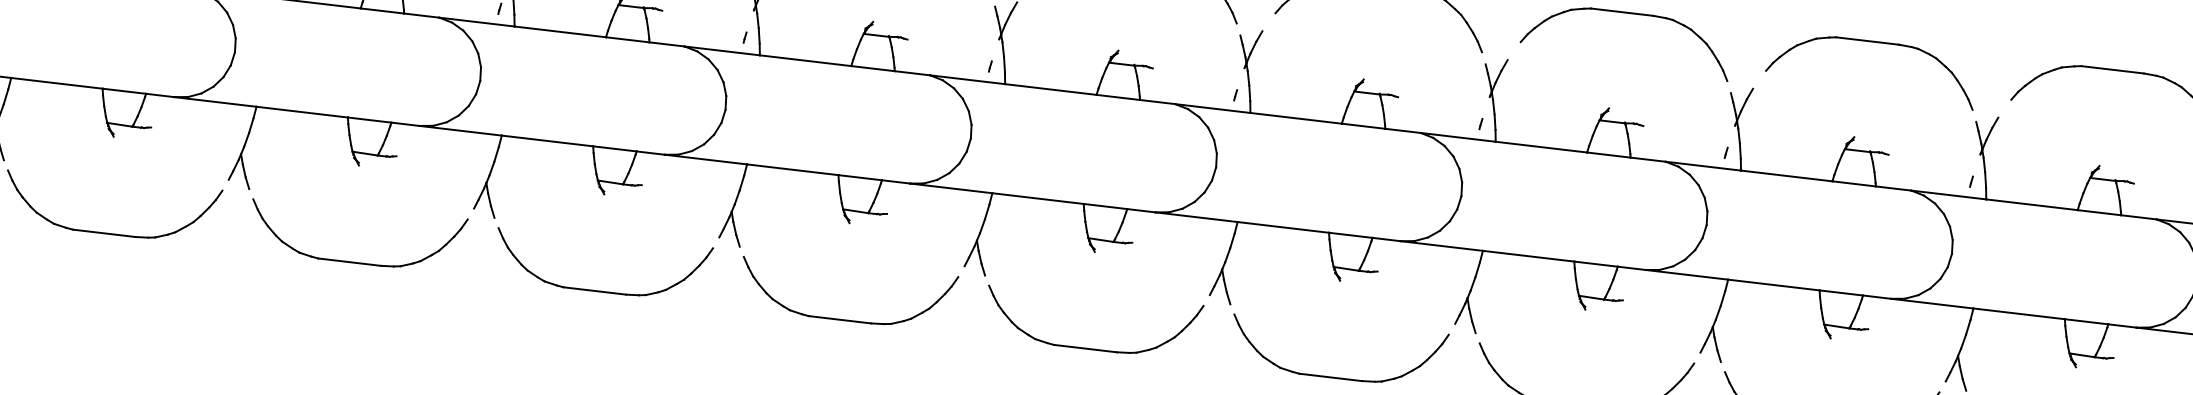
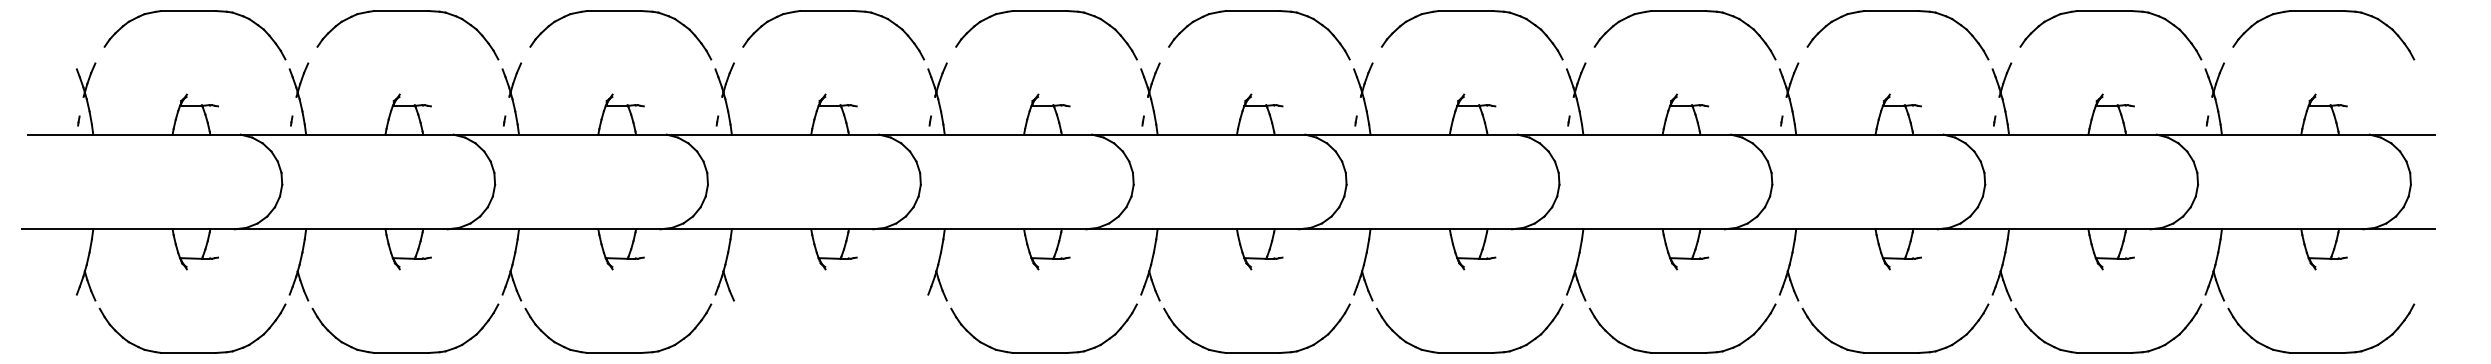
part: (354, 262) -> (831, 352), removed

